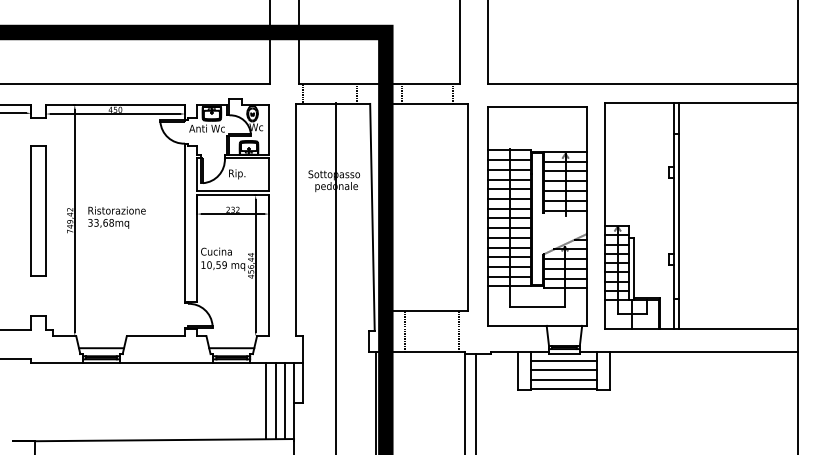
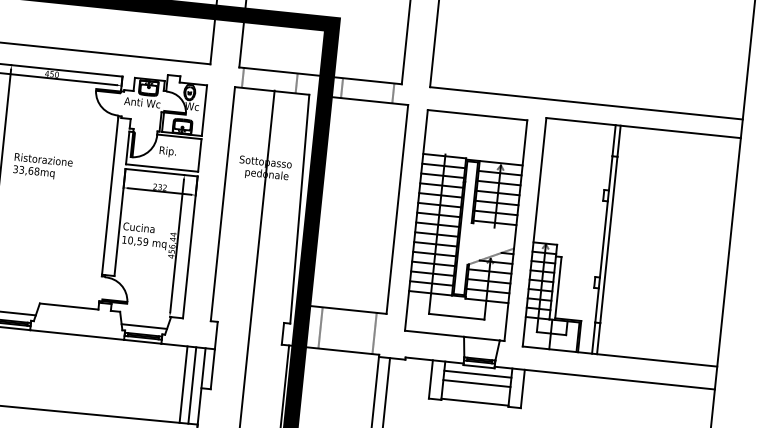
text: (116, 217) -> (42, 166), moved
line: (563, 379) -> (475, 392), removed
line: (266, 401) -> (173, 383), removed

